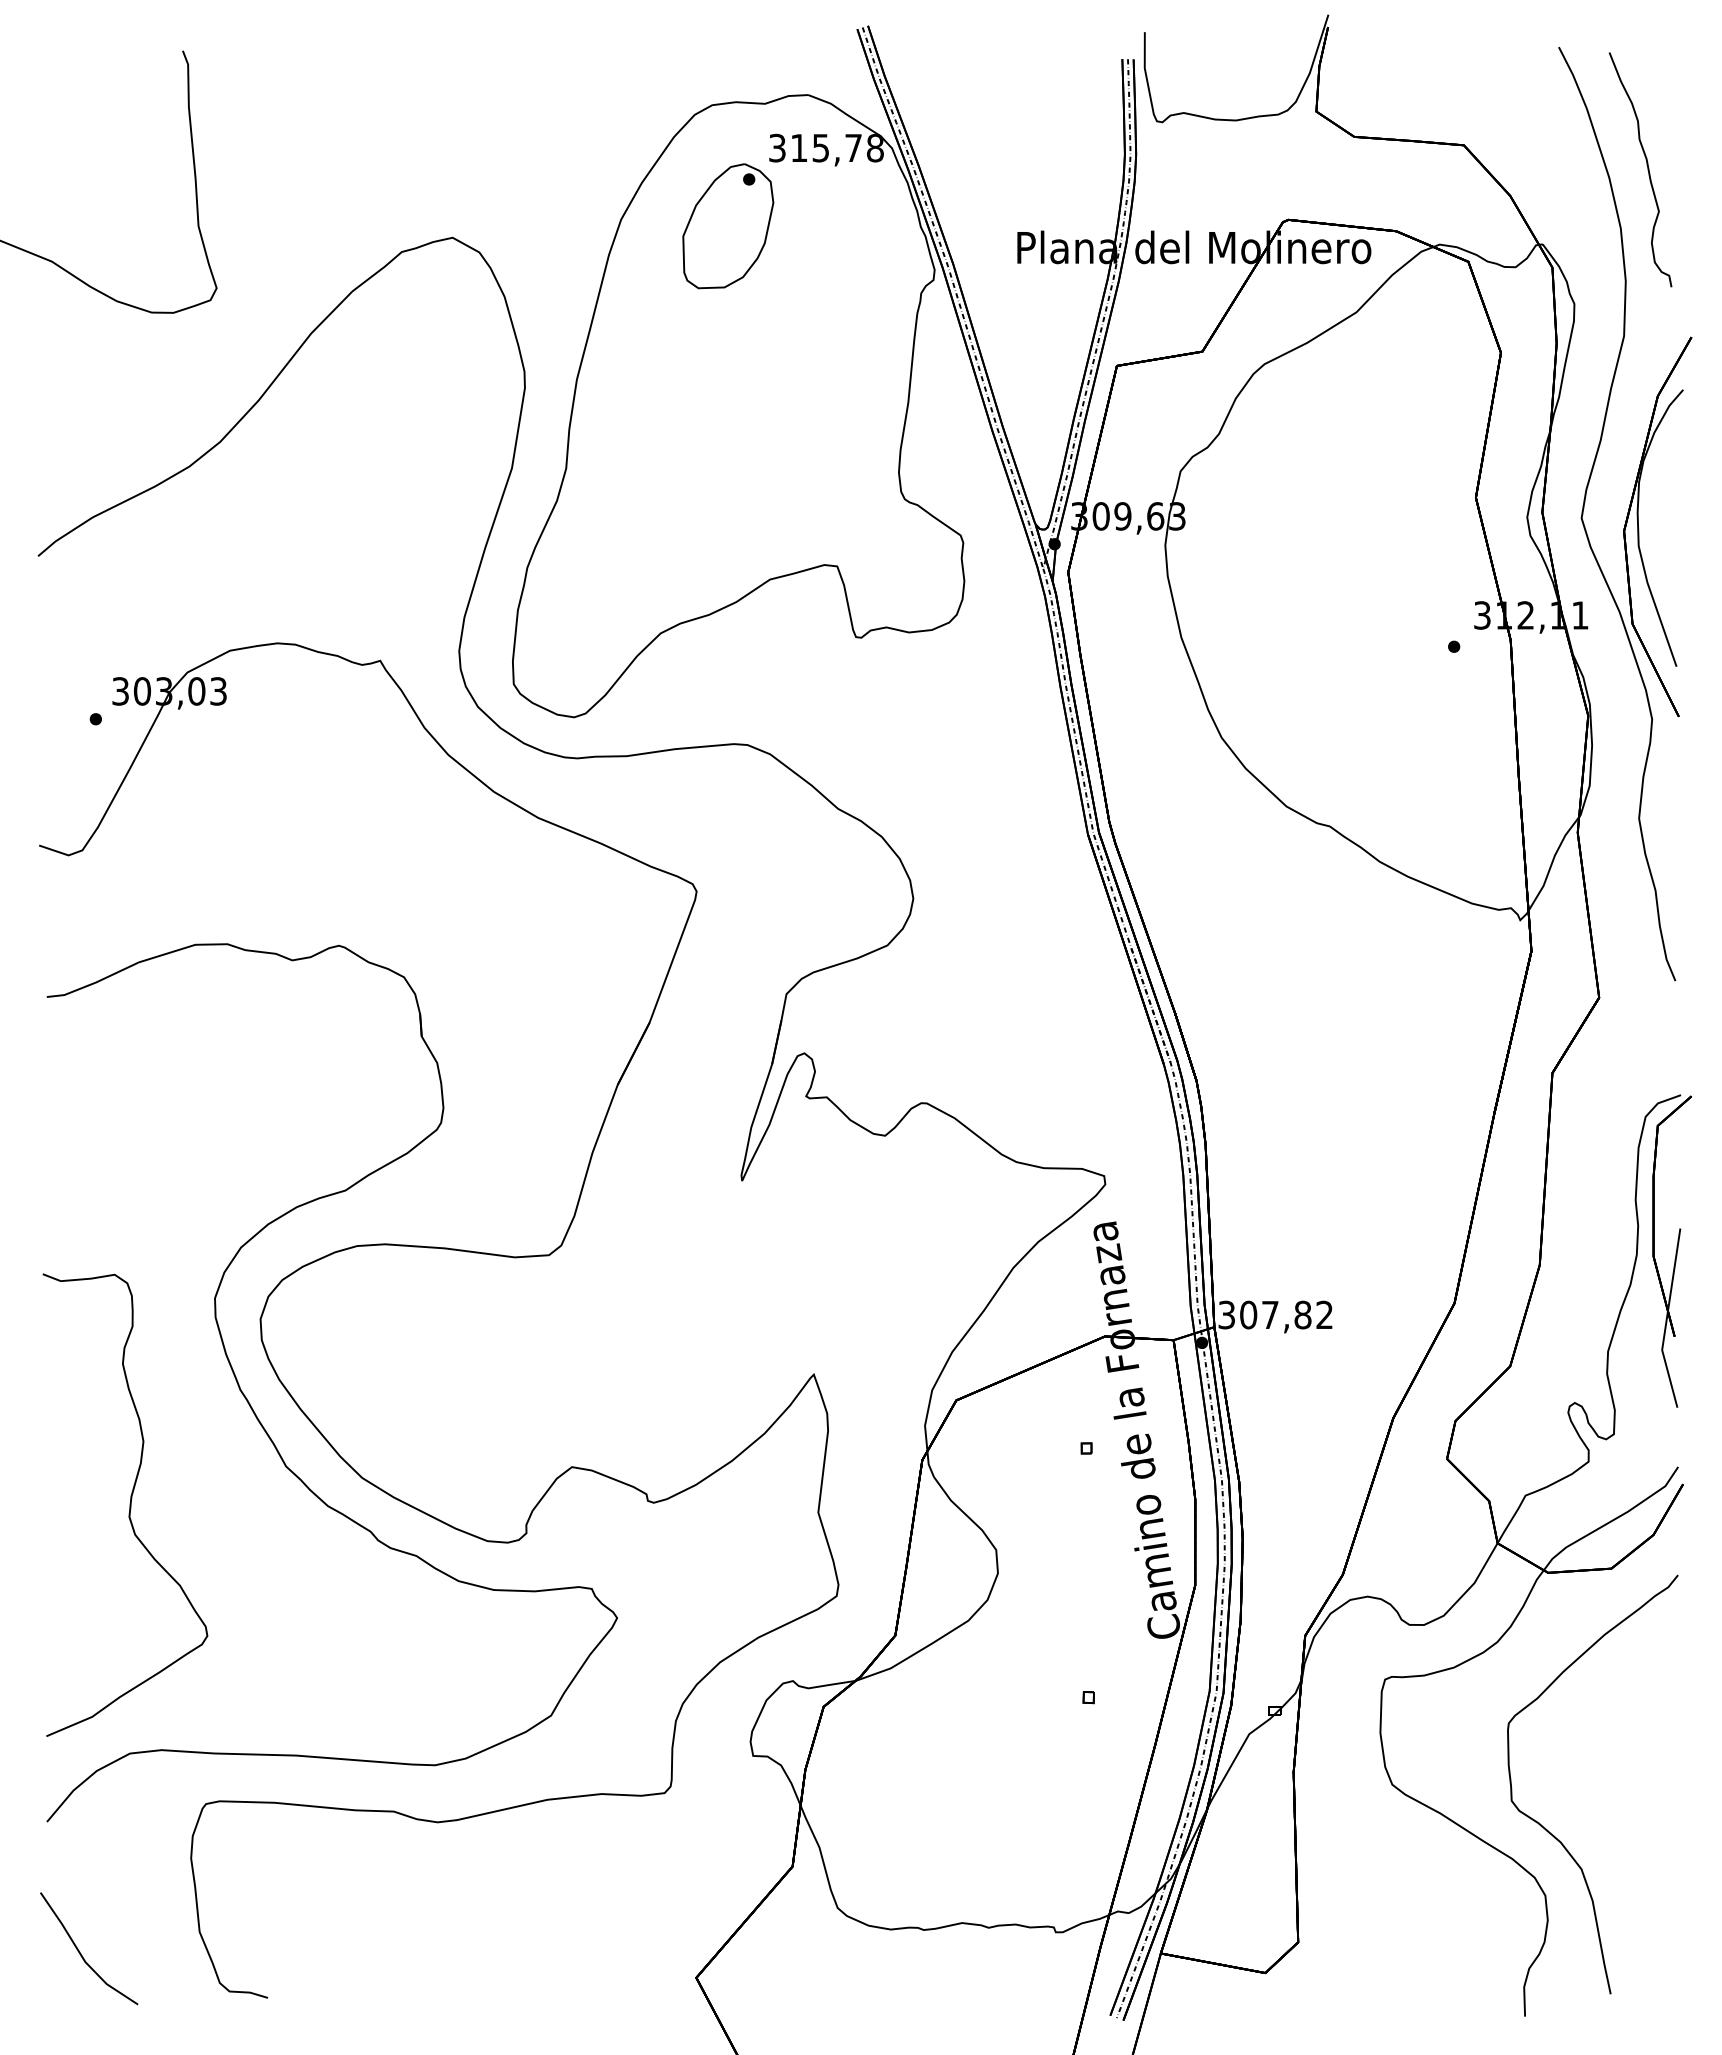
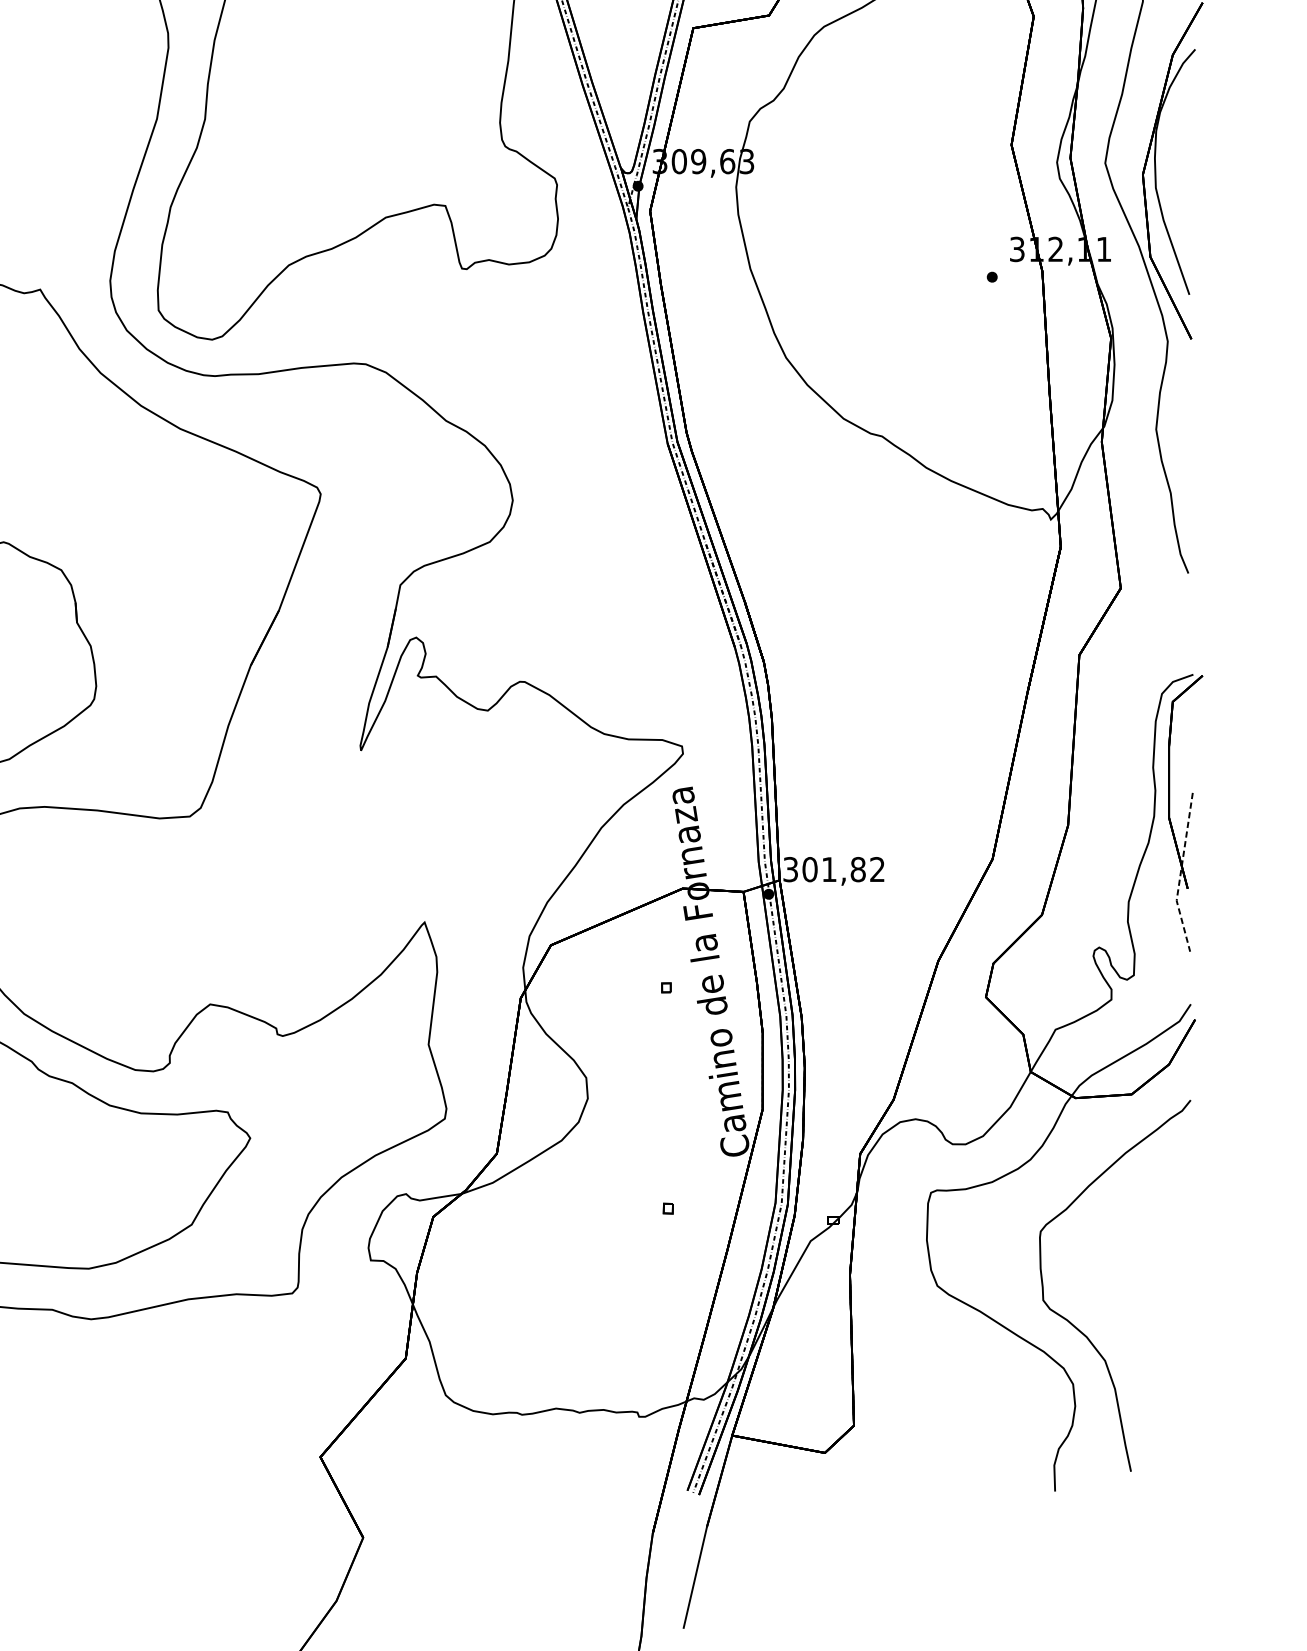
text: (1270, 1314) -> (829, 869), 307,82 -> 301,82
line: (1666, 1319) -> (1180, 873), solid -> dashed

